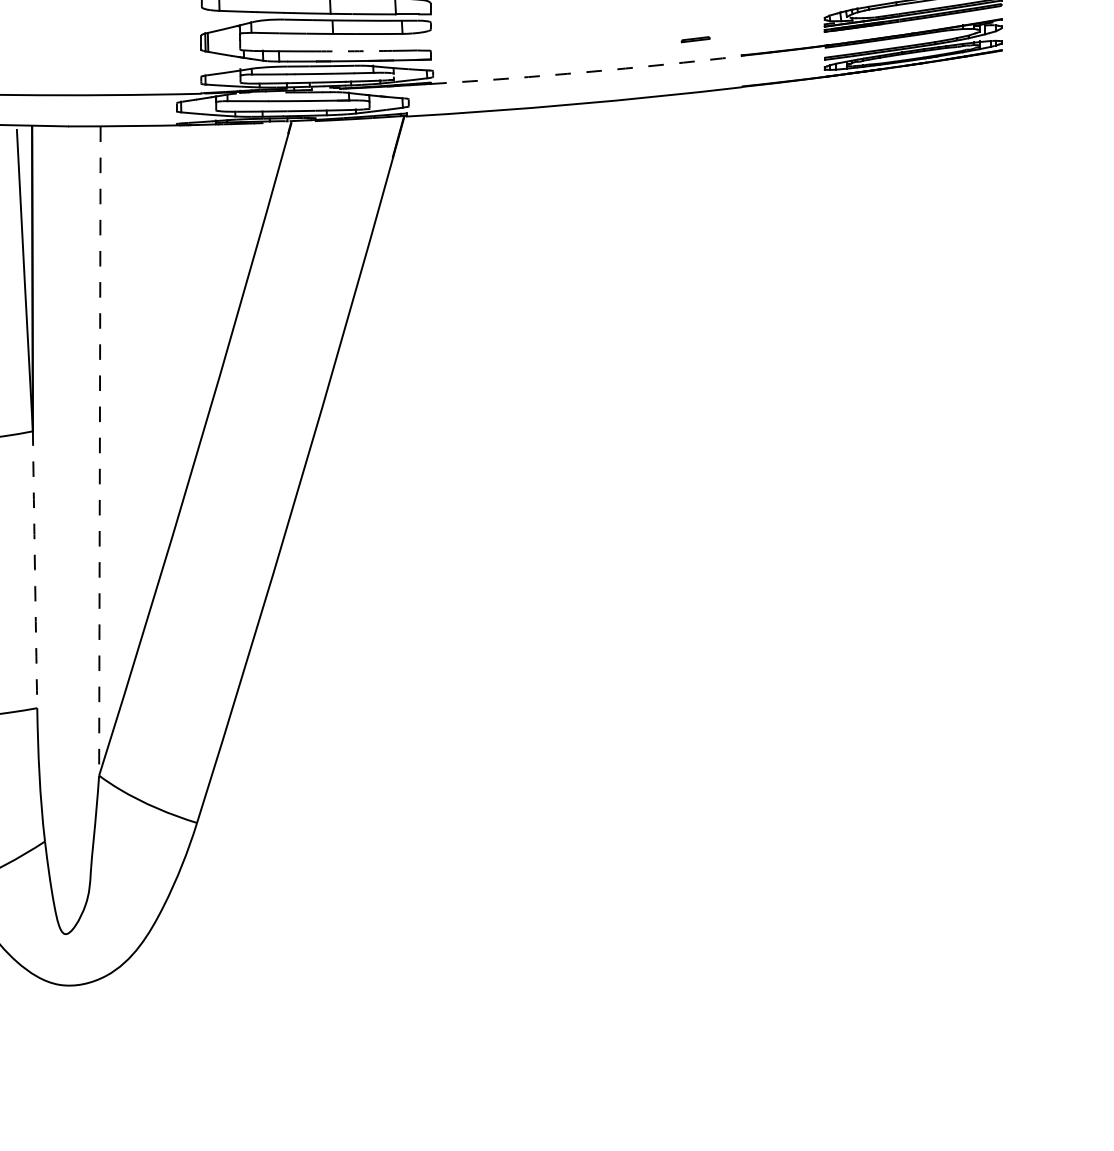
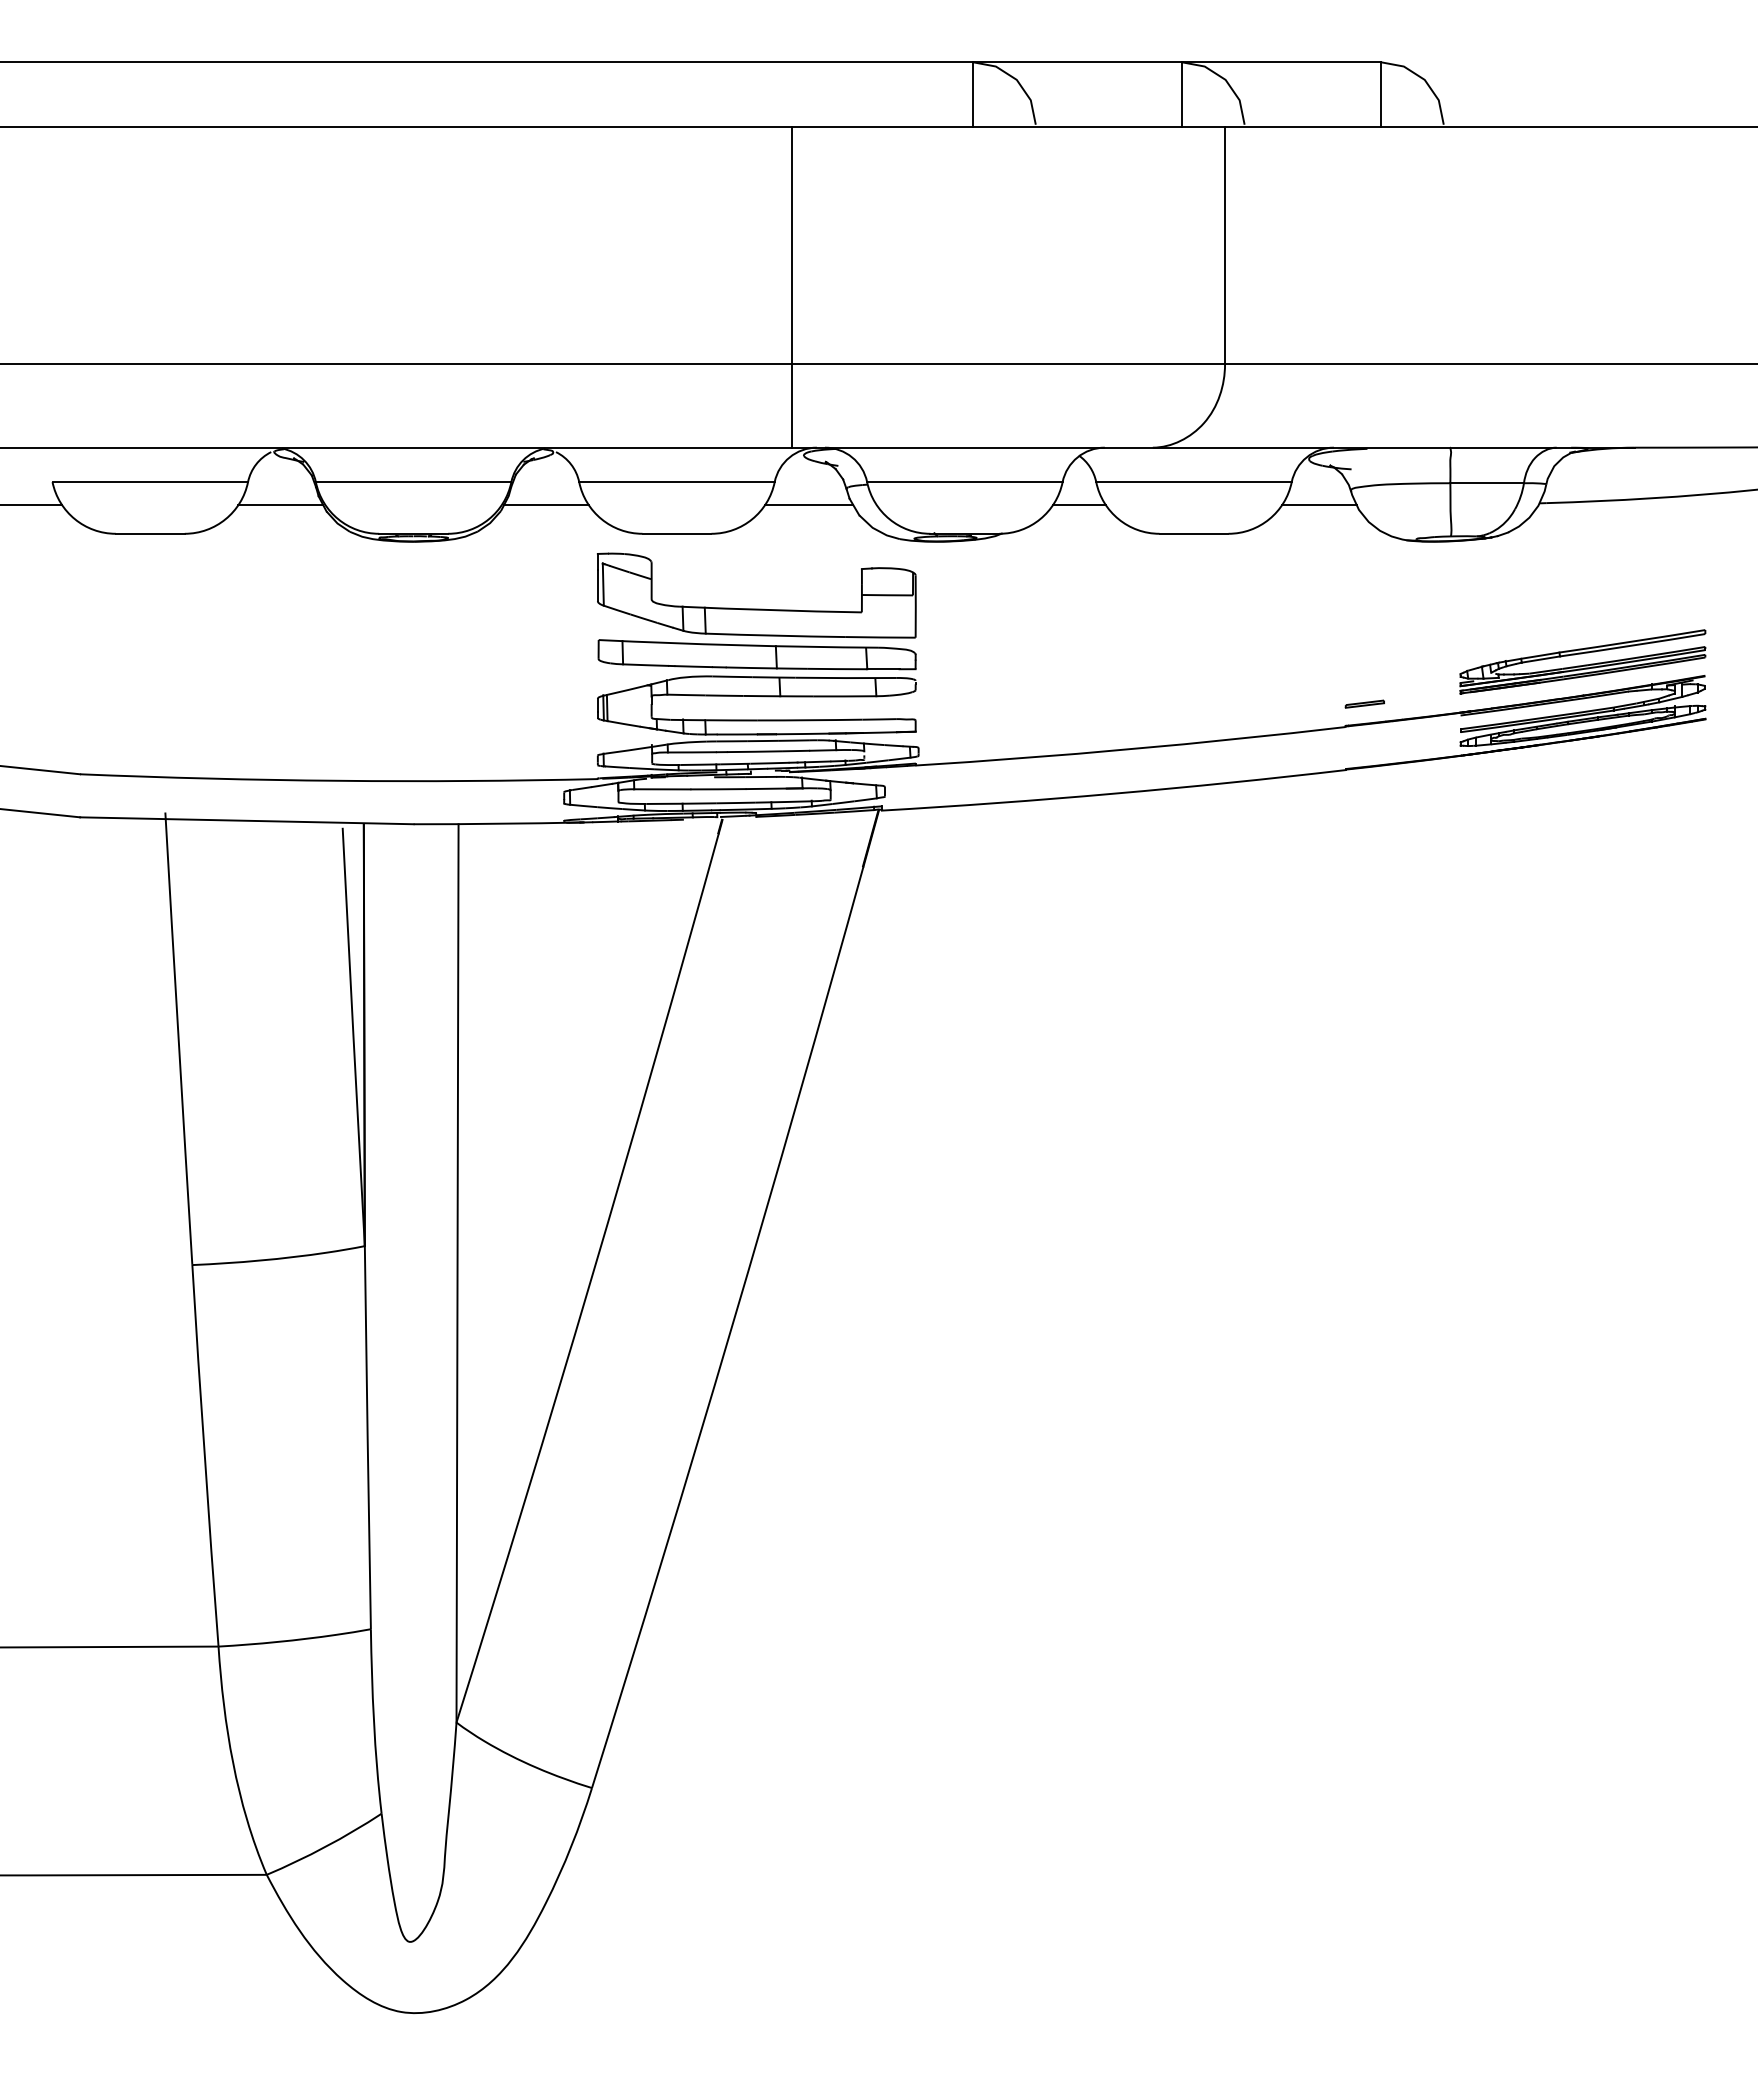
part: (695, 39) -> (1364, 703), moved
arc: (354, 51) -> (810, 720), dashed -> solid
arc: (586, 72) -> (1131, 749), dashed -> solid
line: (99, 451) -> (457, 1273), dashed -> solid
arc: (34, 568) -> (367, 1436), dashed -> solid

